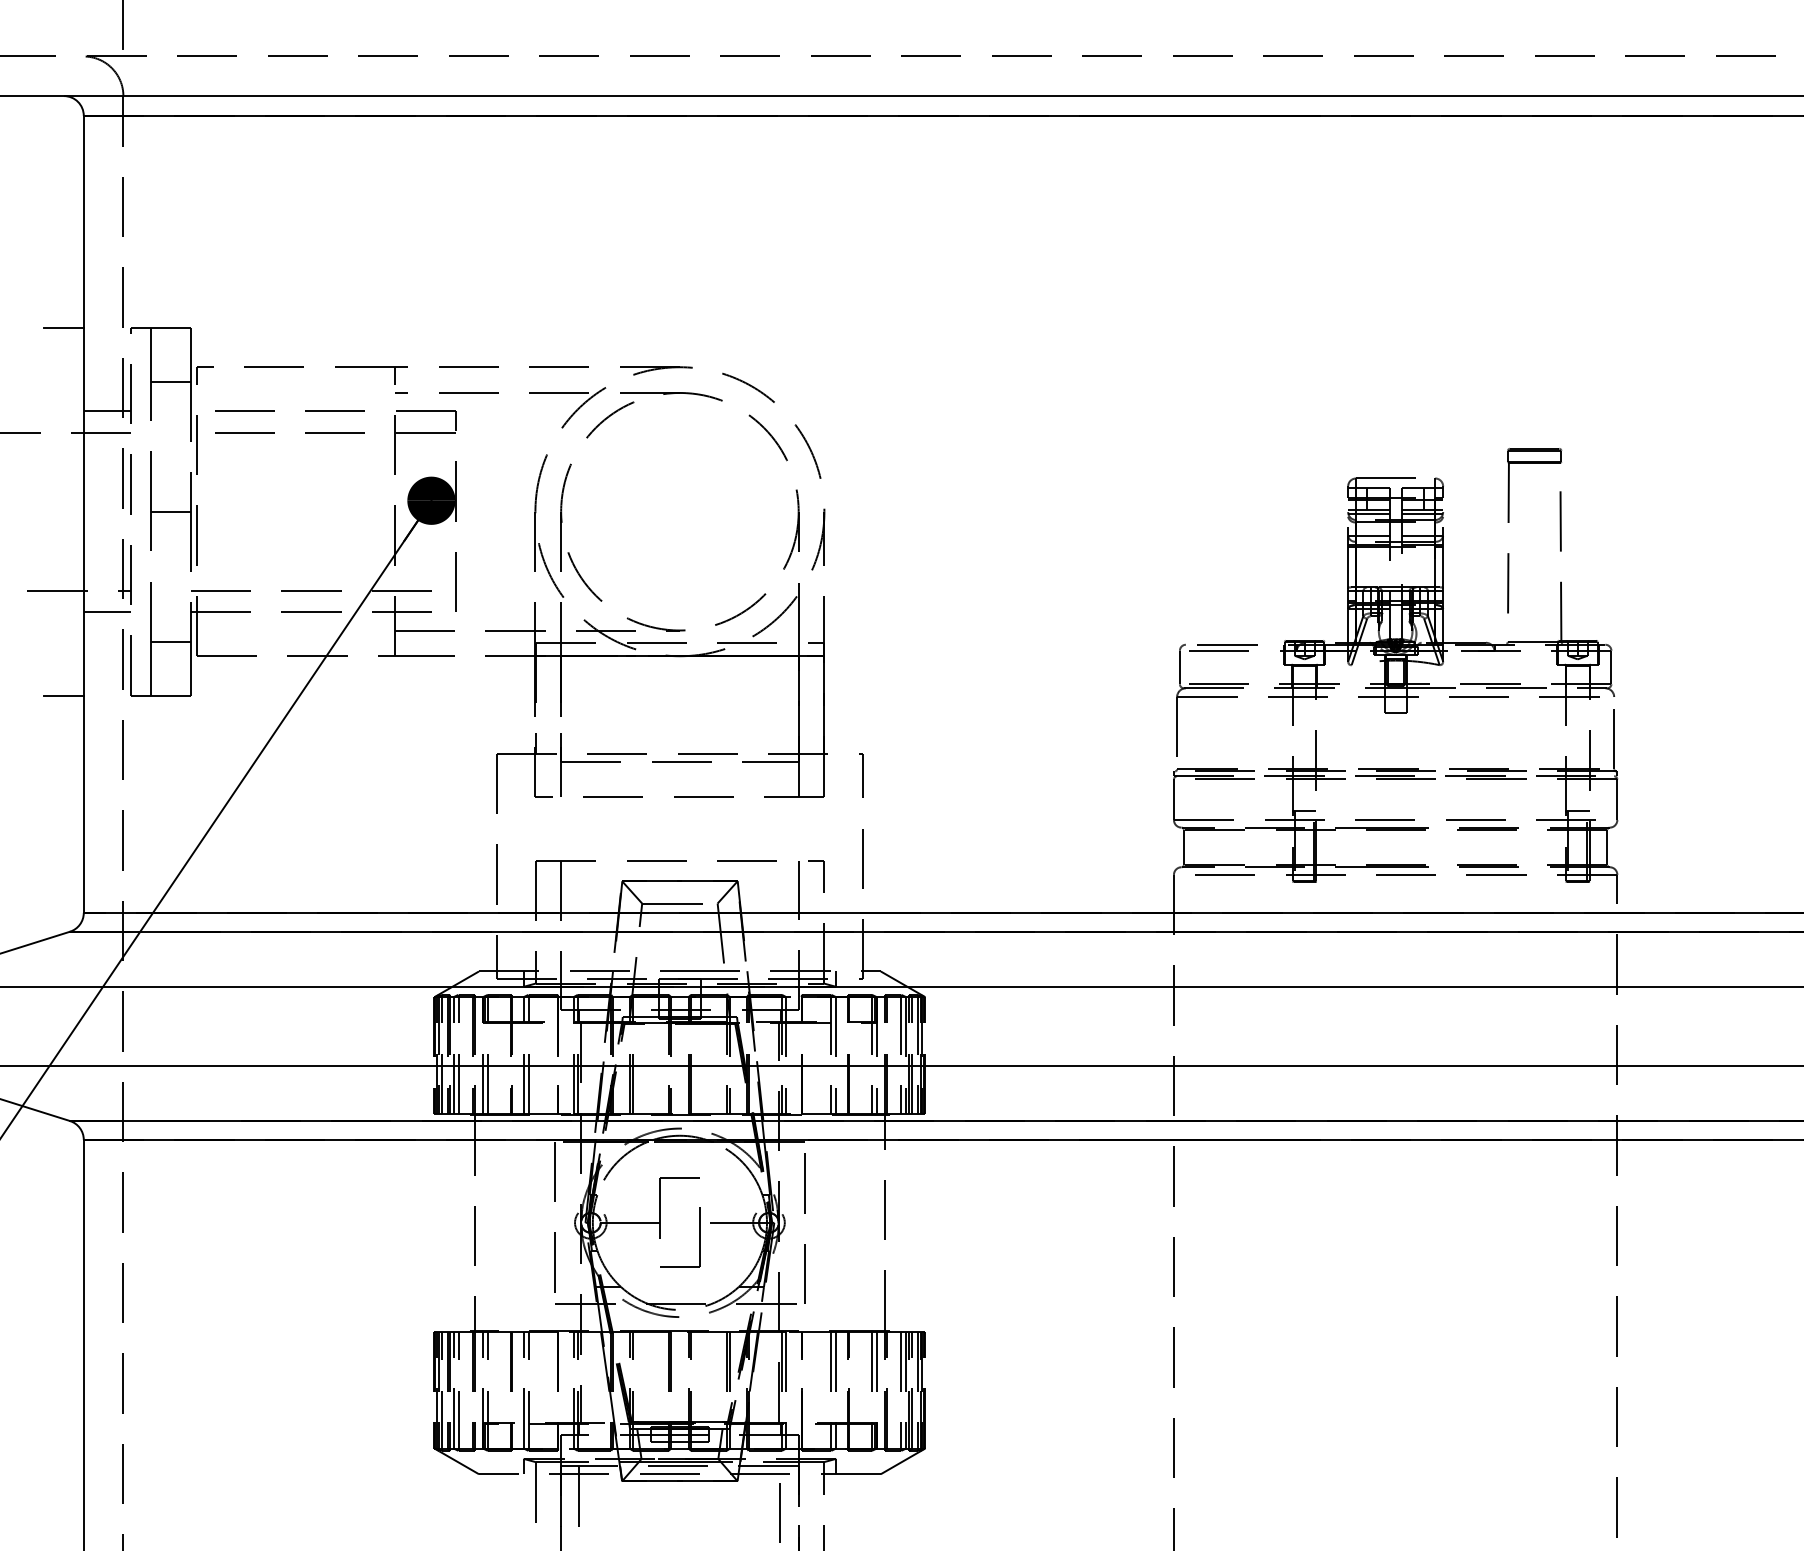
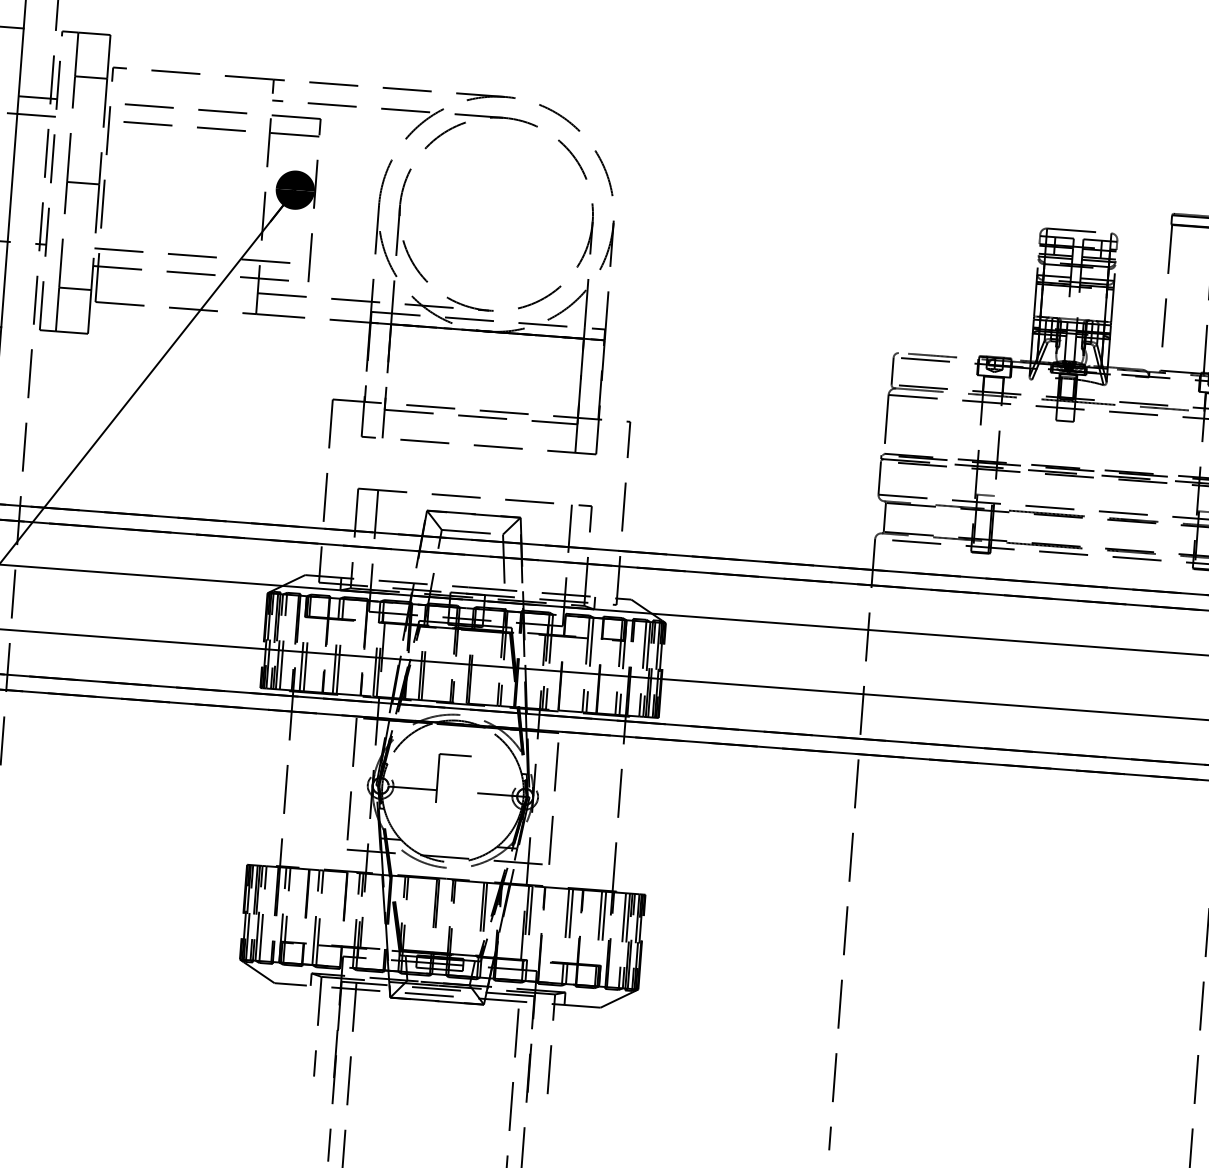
line: (107, 612) -> (25, 261), removed
part: (699, 1237) -> (467, 804), removed

